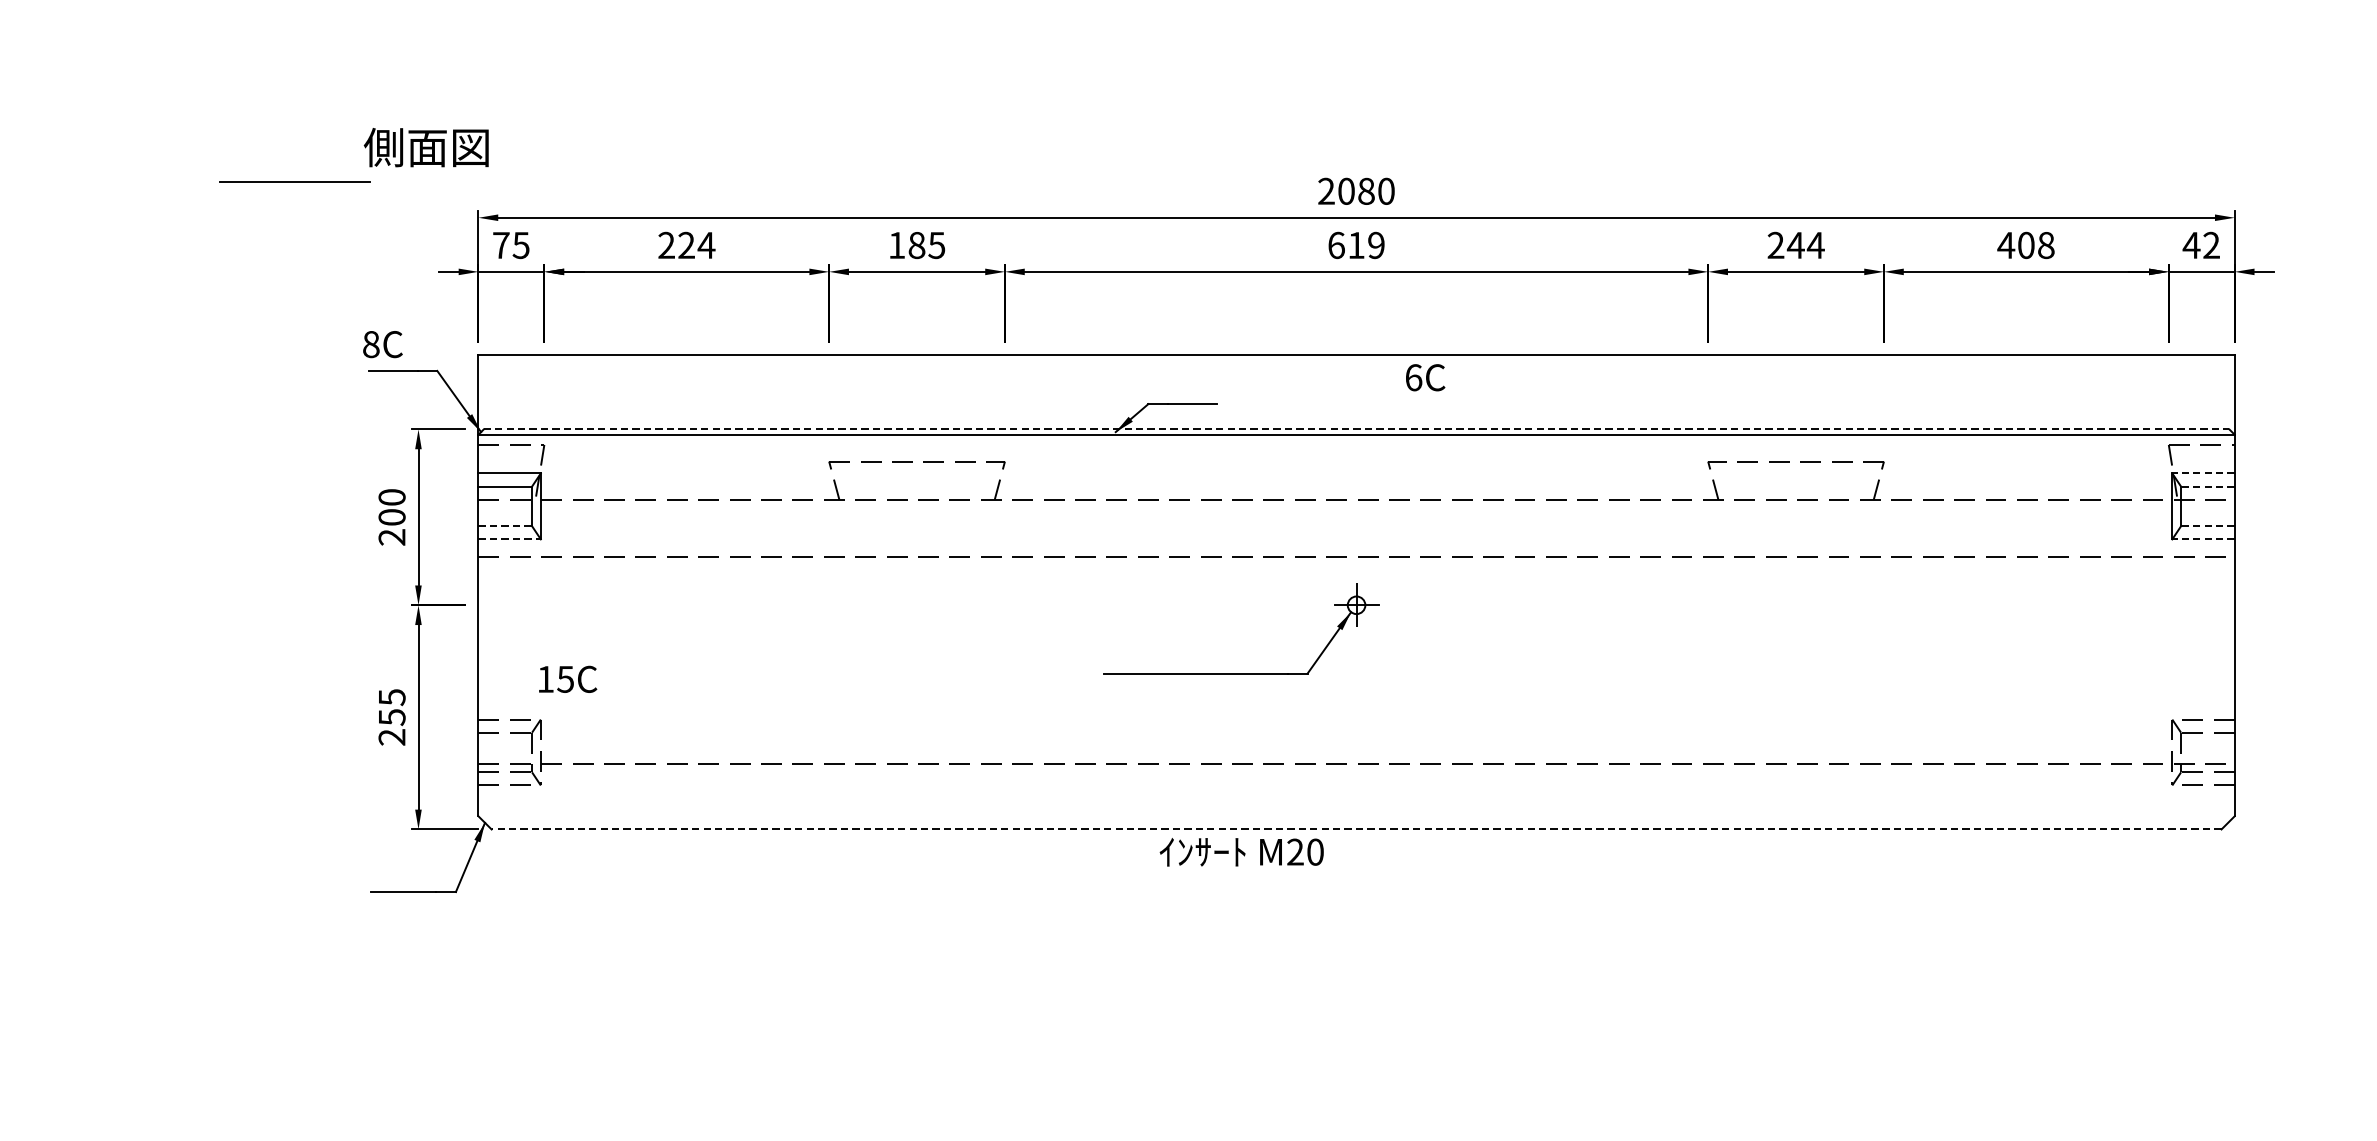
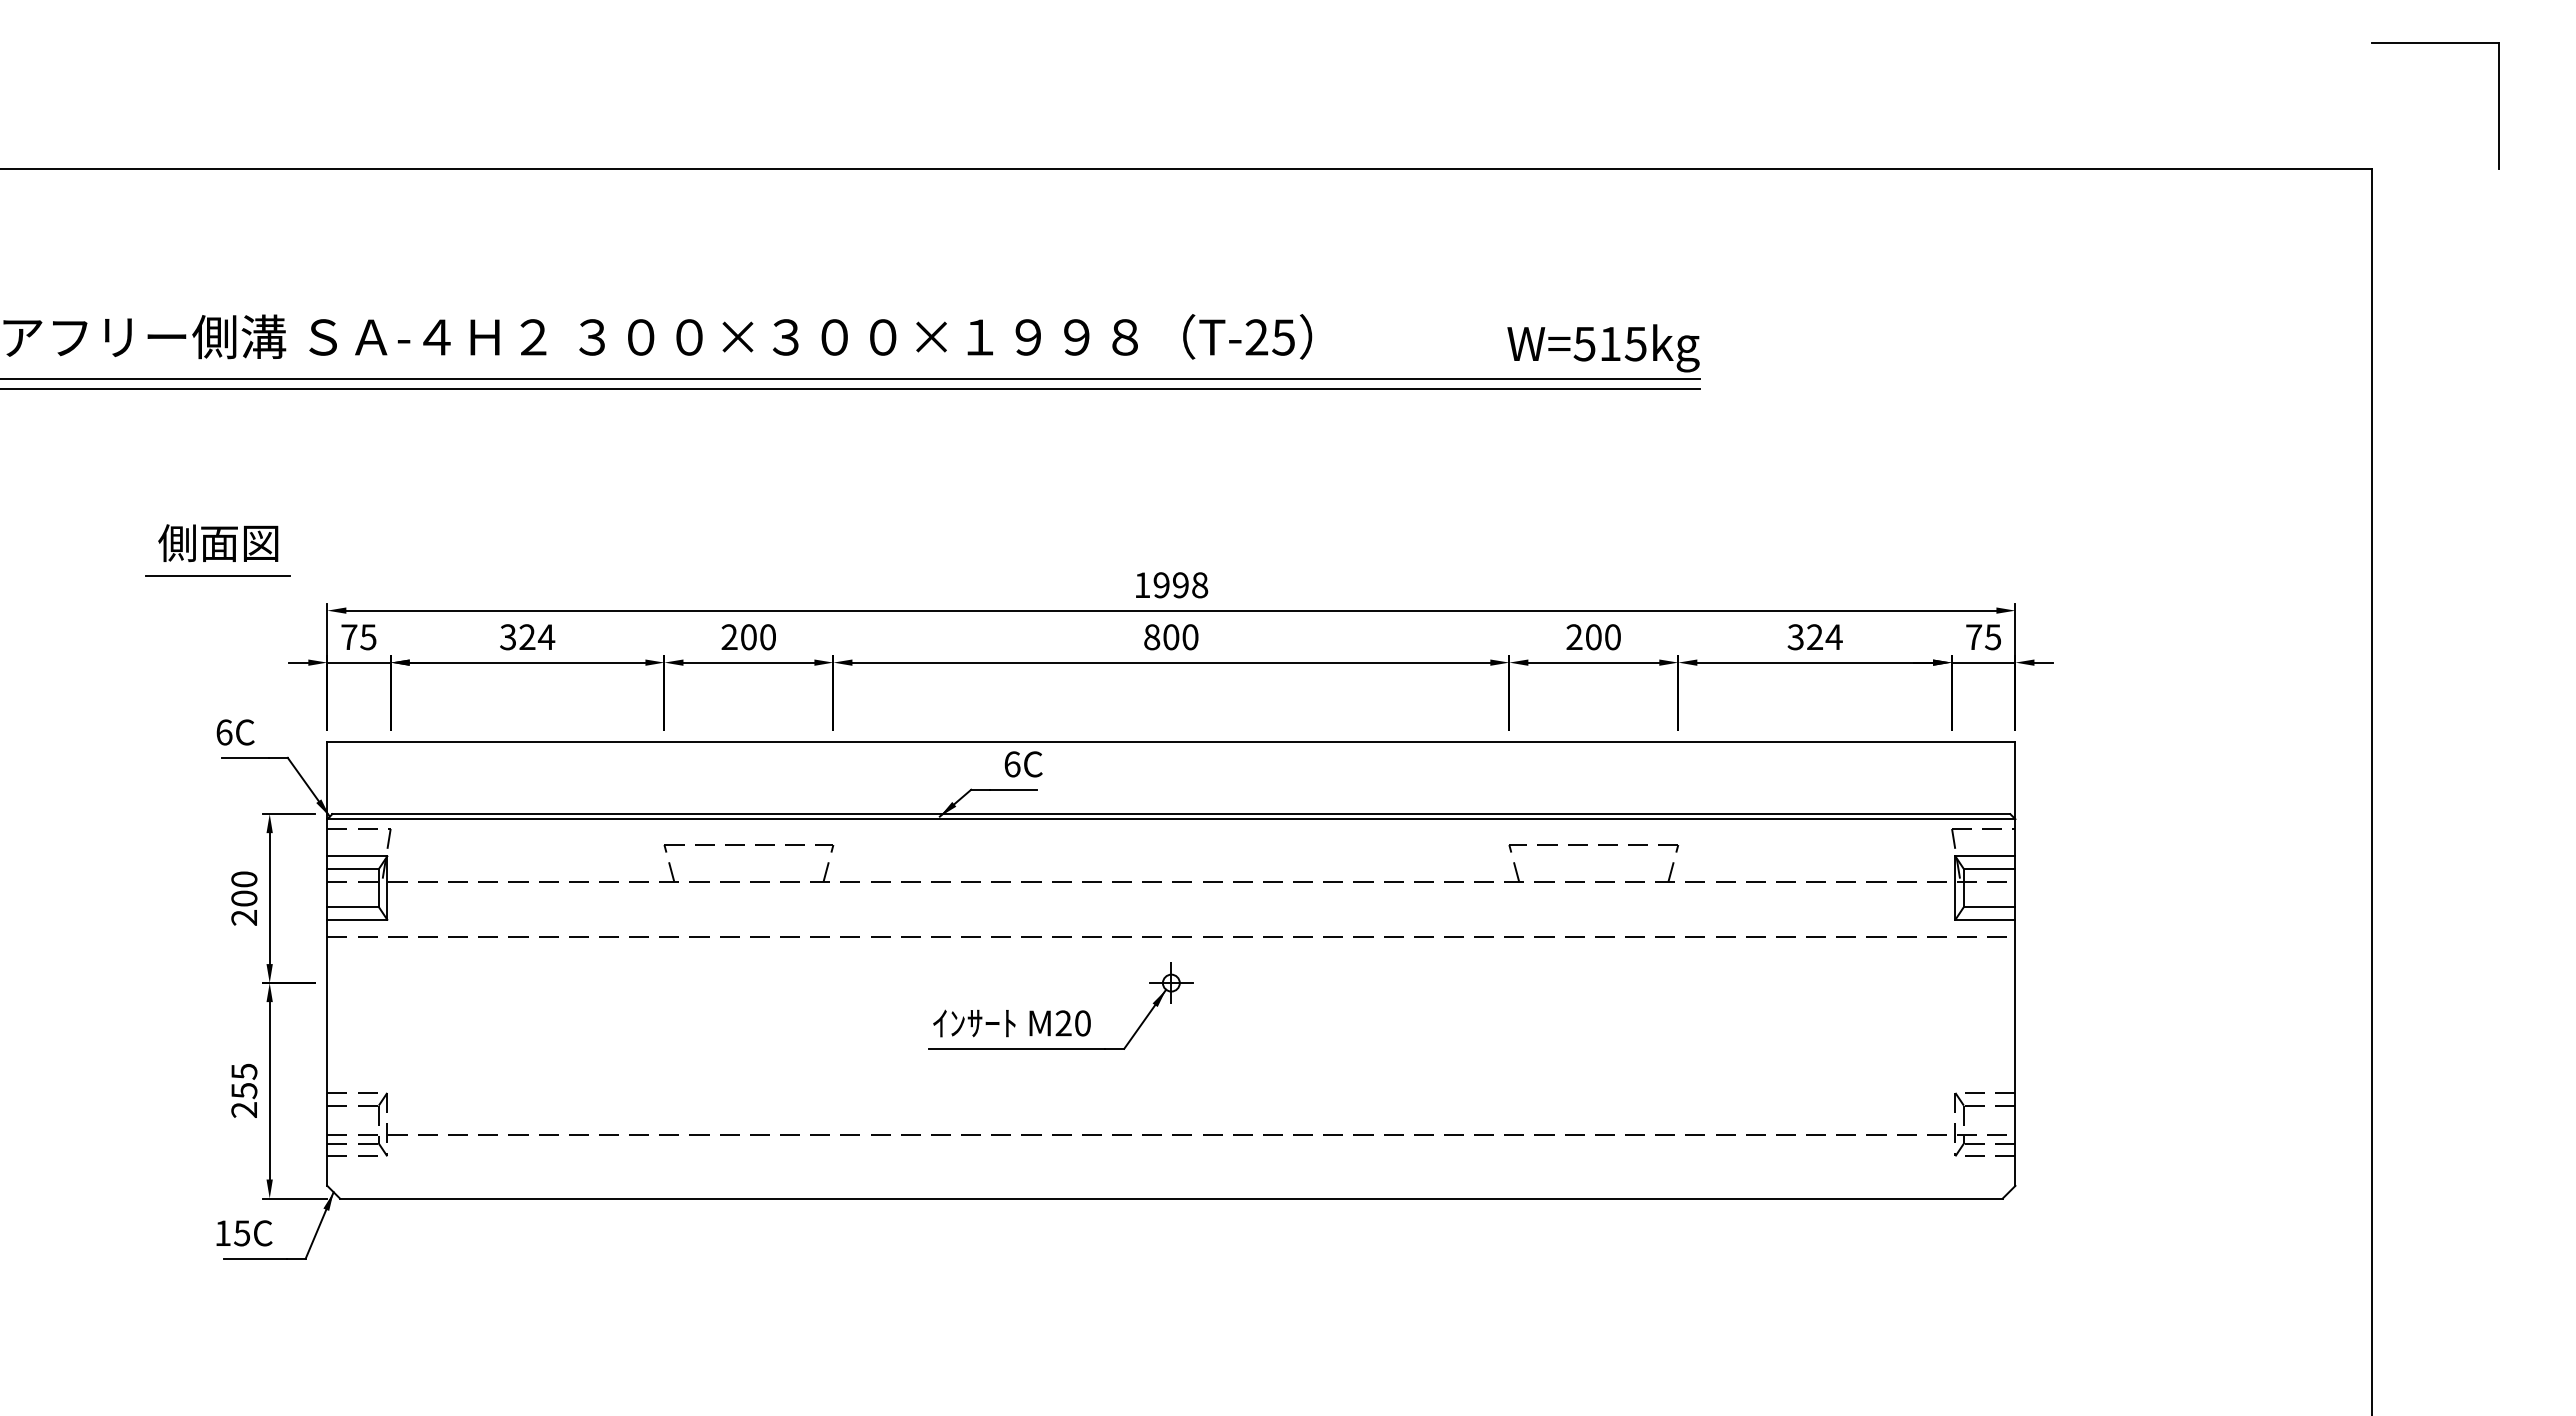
text: (426, 147) -> (218, 543), moved
line: (294, 181) -> (217, 575), moved
text: (1356, 191) -> (1171, 585), 2080 -> 1998
text: (666, 245) -> (508, 637), 224 -> 324
text: (916, 245) -> (748, 637), 185 -> 200
text: (1356, 245) -> (1171, 637), 619 -> 800
text: (1806, 245) -> (1603, 637), 244 -> 200
text: (2025, 245) -> (1814, 637), 408 -> 324
text: (2201, 245) -> (1983, 637), 42 -> 75
text: (371, 344) -> (224, 732), 8C -> 6C
text: (1425, 377) -> (1023, 764), moved
line: (1356, 429) -> (1171, 814), dashed -> solid
line: (2203, 473) -> (1985, 856), dashed -> solid
line: (2207, 487) -> (1989, 869), dashed -> solid
line: (505, 526) -> (353, 907), dashed -> solid
line: (2207, 526) -> (1989, 907), dashed -> solid
line: (509, 539) -> (357, 919), dashed -> solid
line: (2203, 539) -> (1985, 919), dashed -> solid
text: (568, 679) -> (244, 1233), moved
line: (1355, 829) -> (1170, 1198), dashed -> solid
text: (1241, 852) -> (1011, 1023), moved

